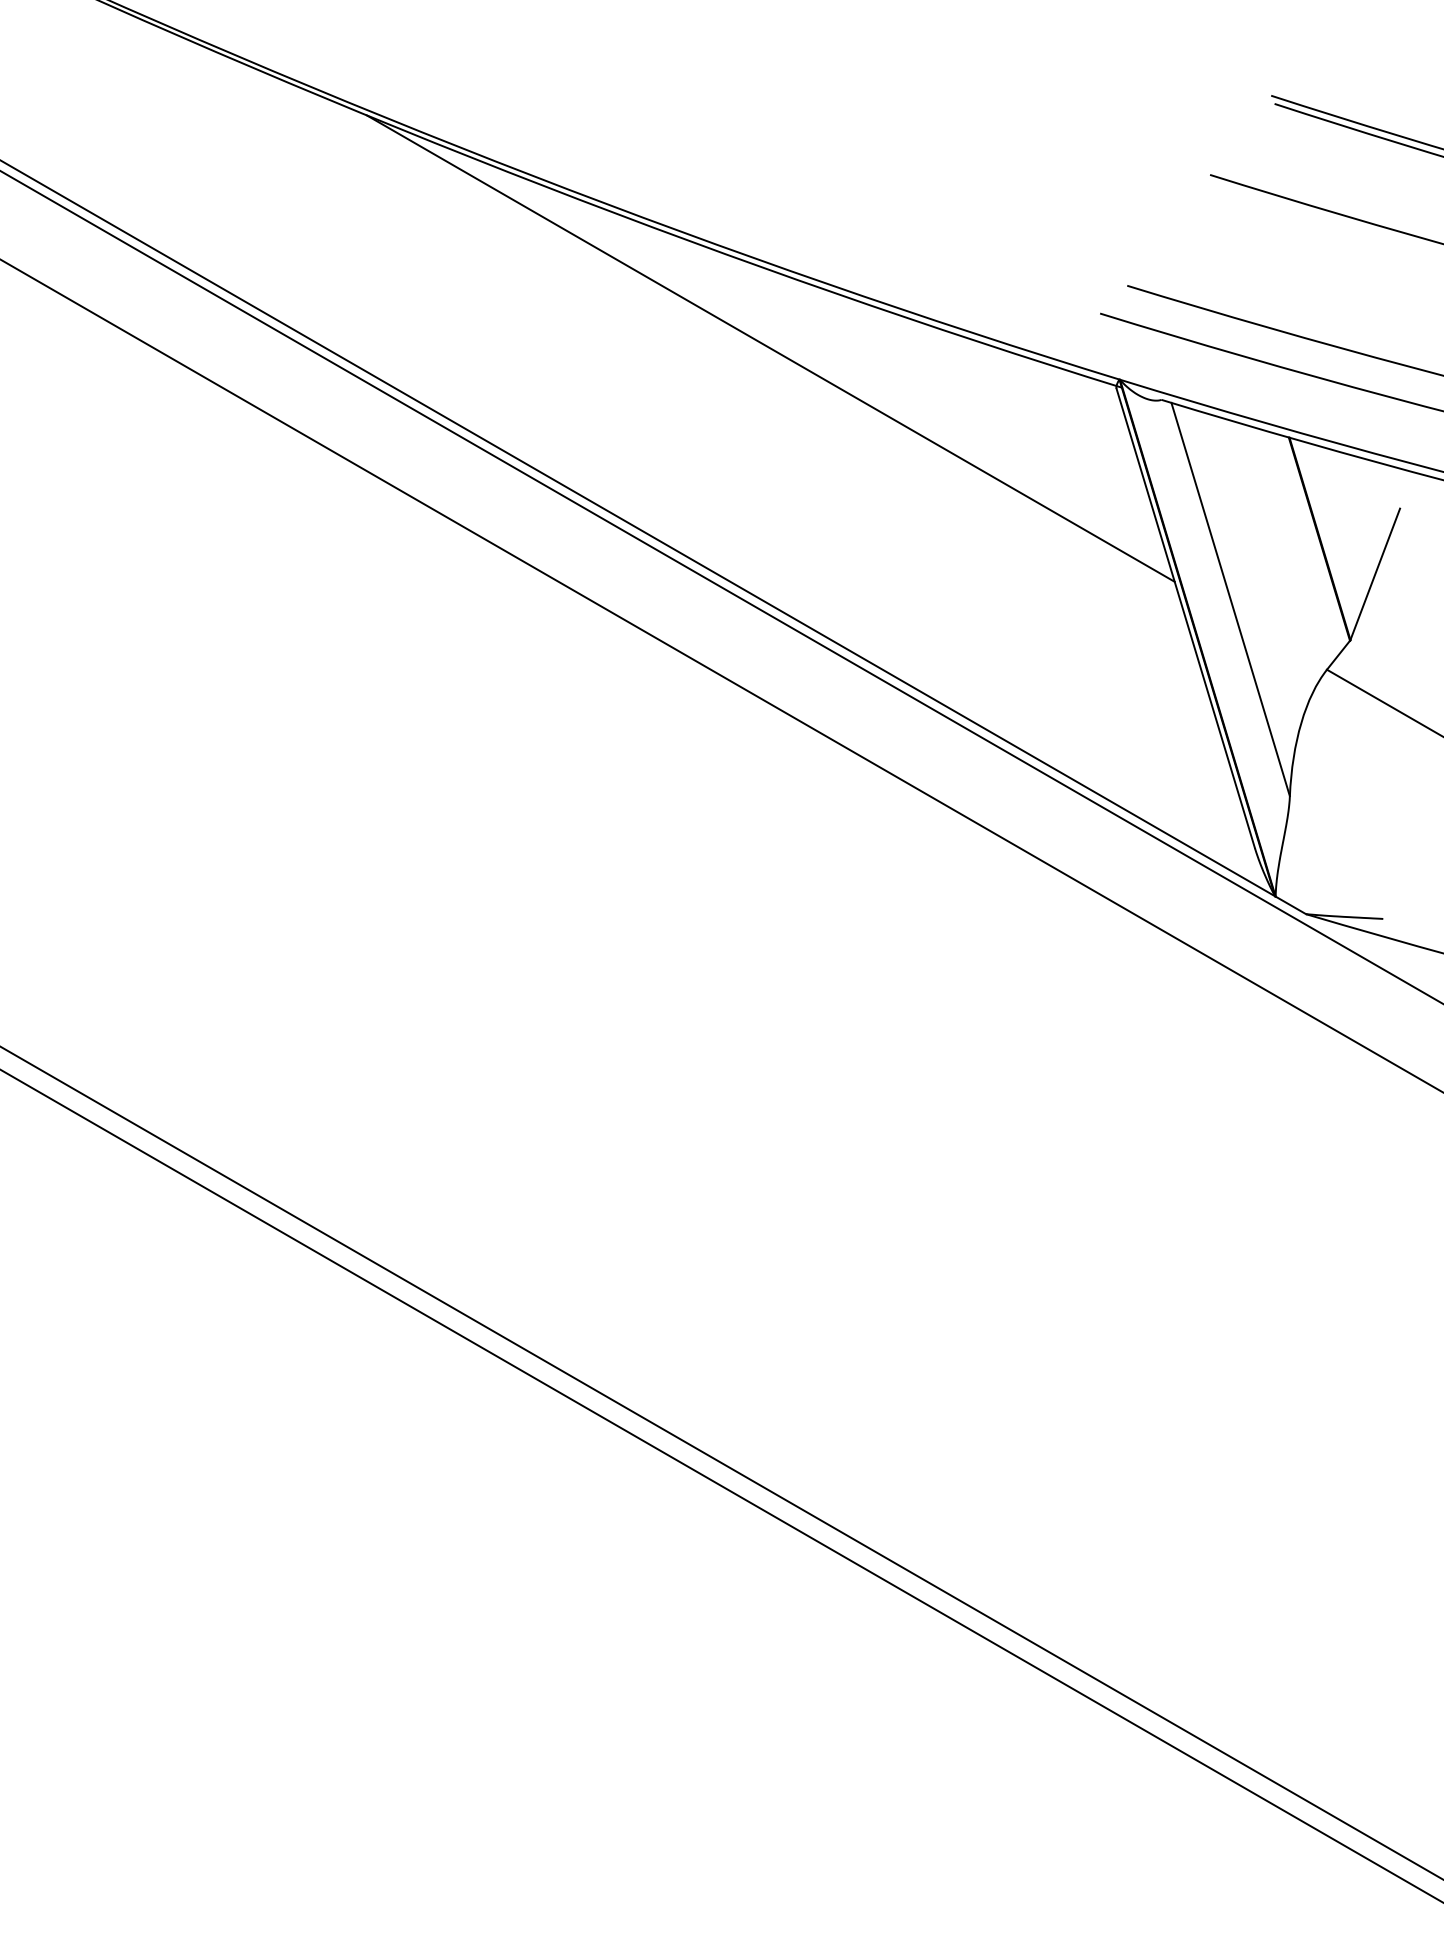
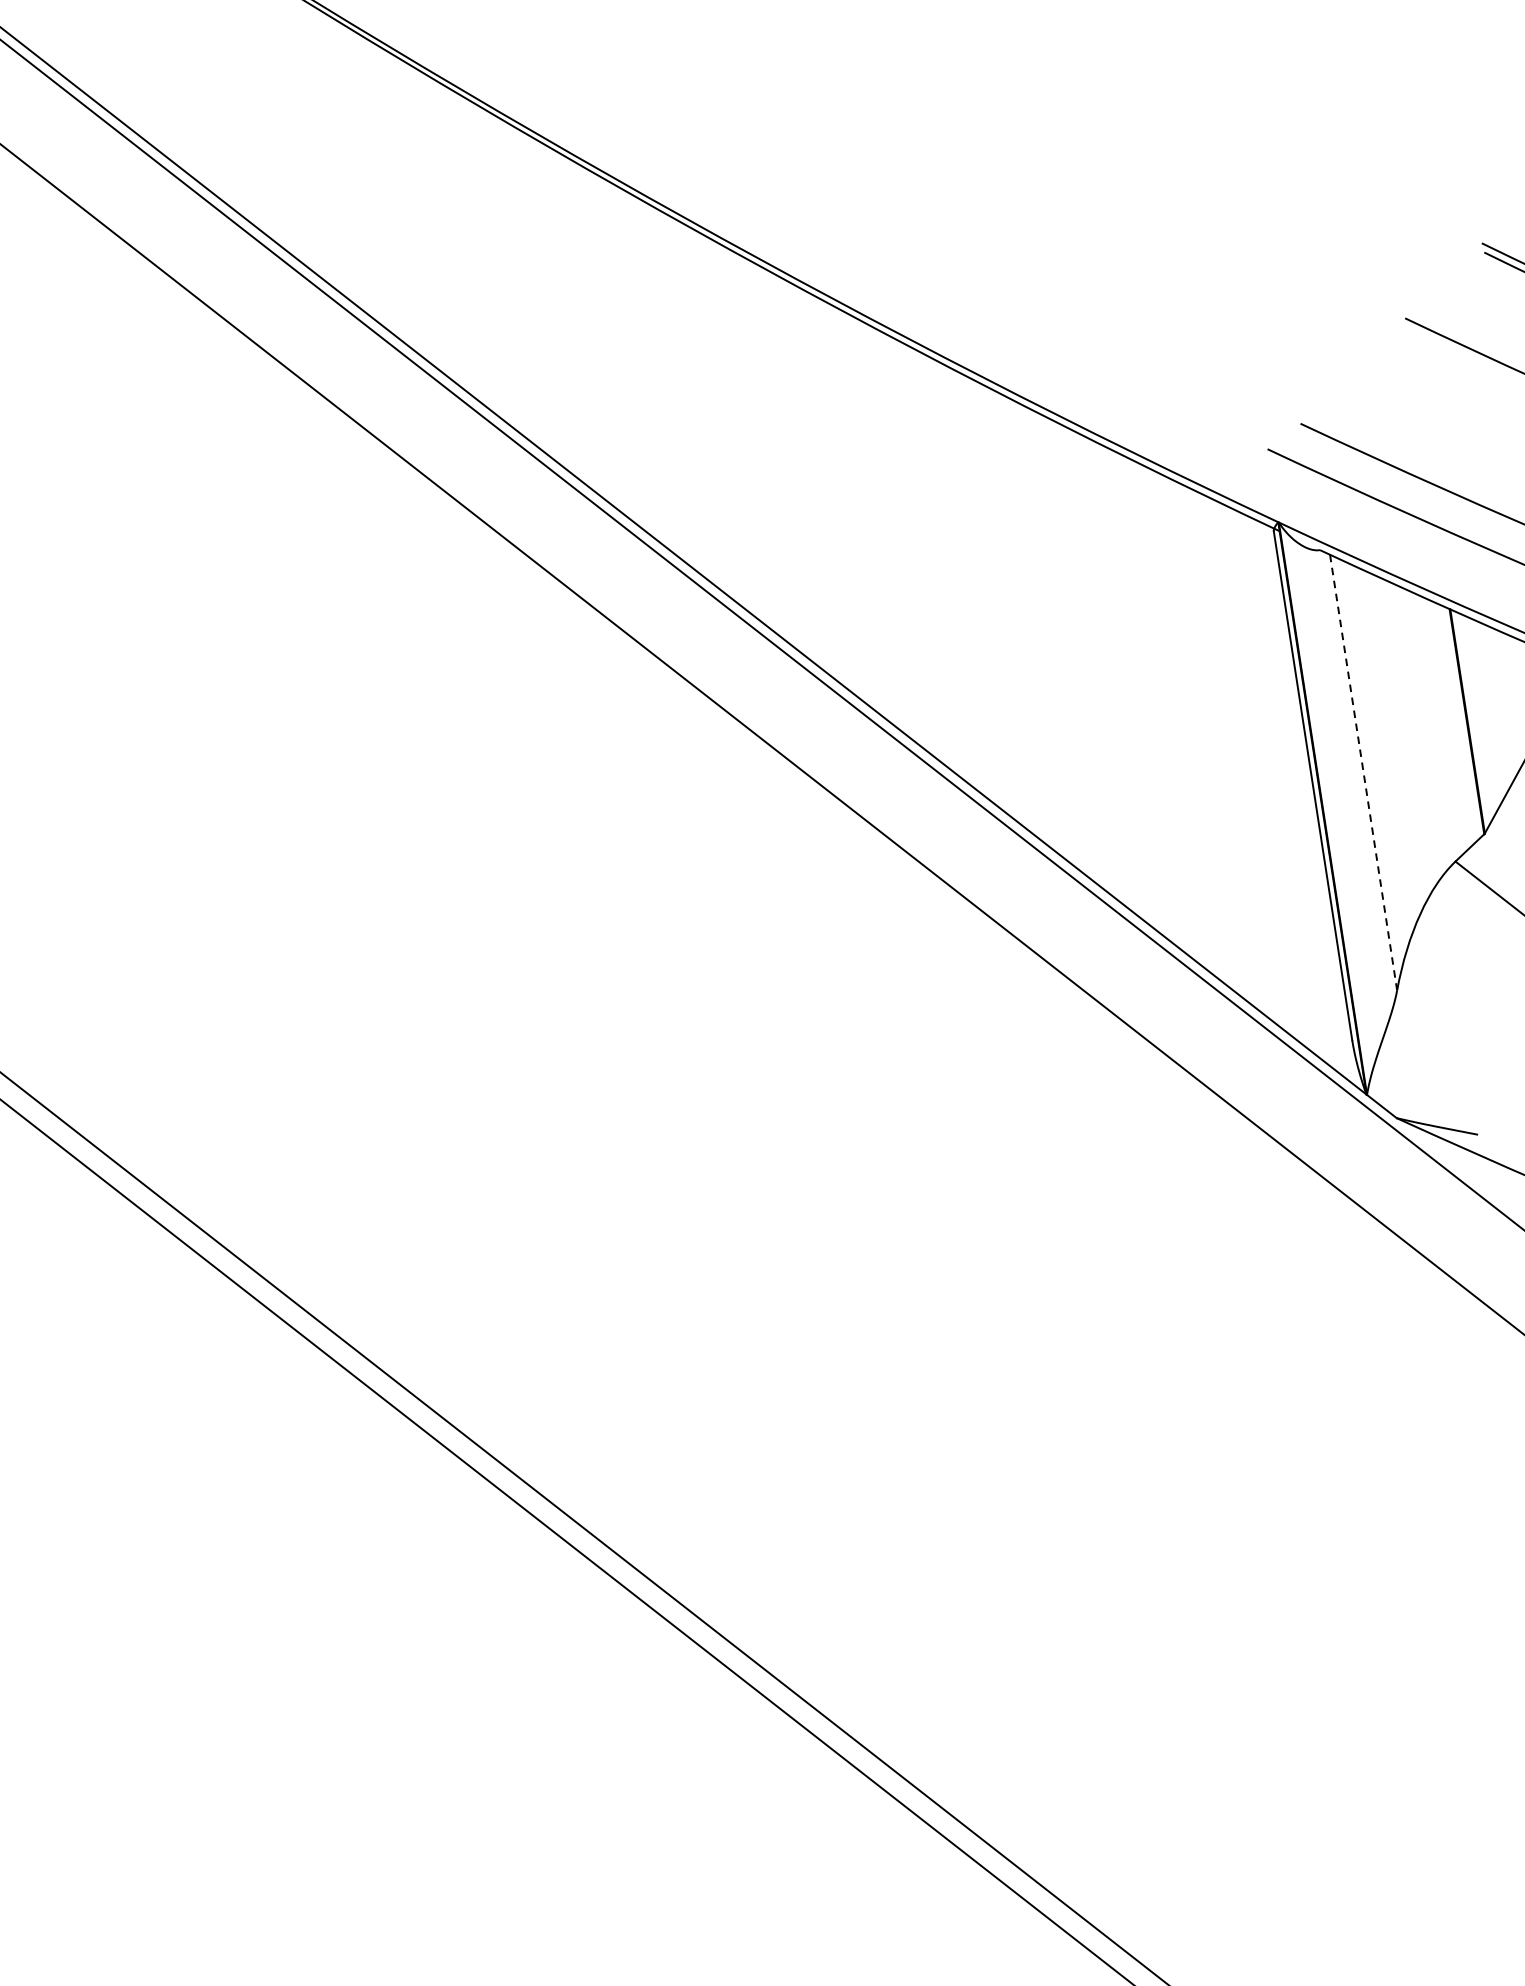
line: (770, 348) -> (912, 437), removed
line: (1230, 600) -> (1363, 773), solid -> dashed

